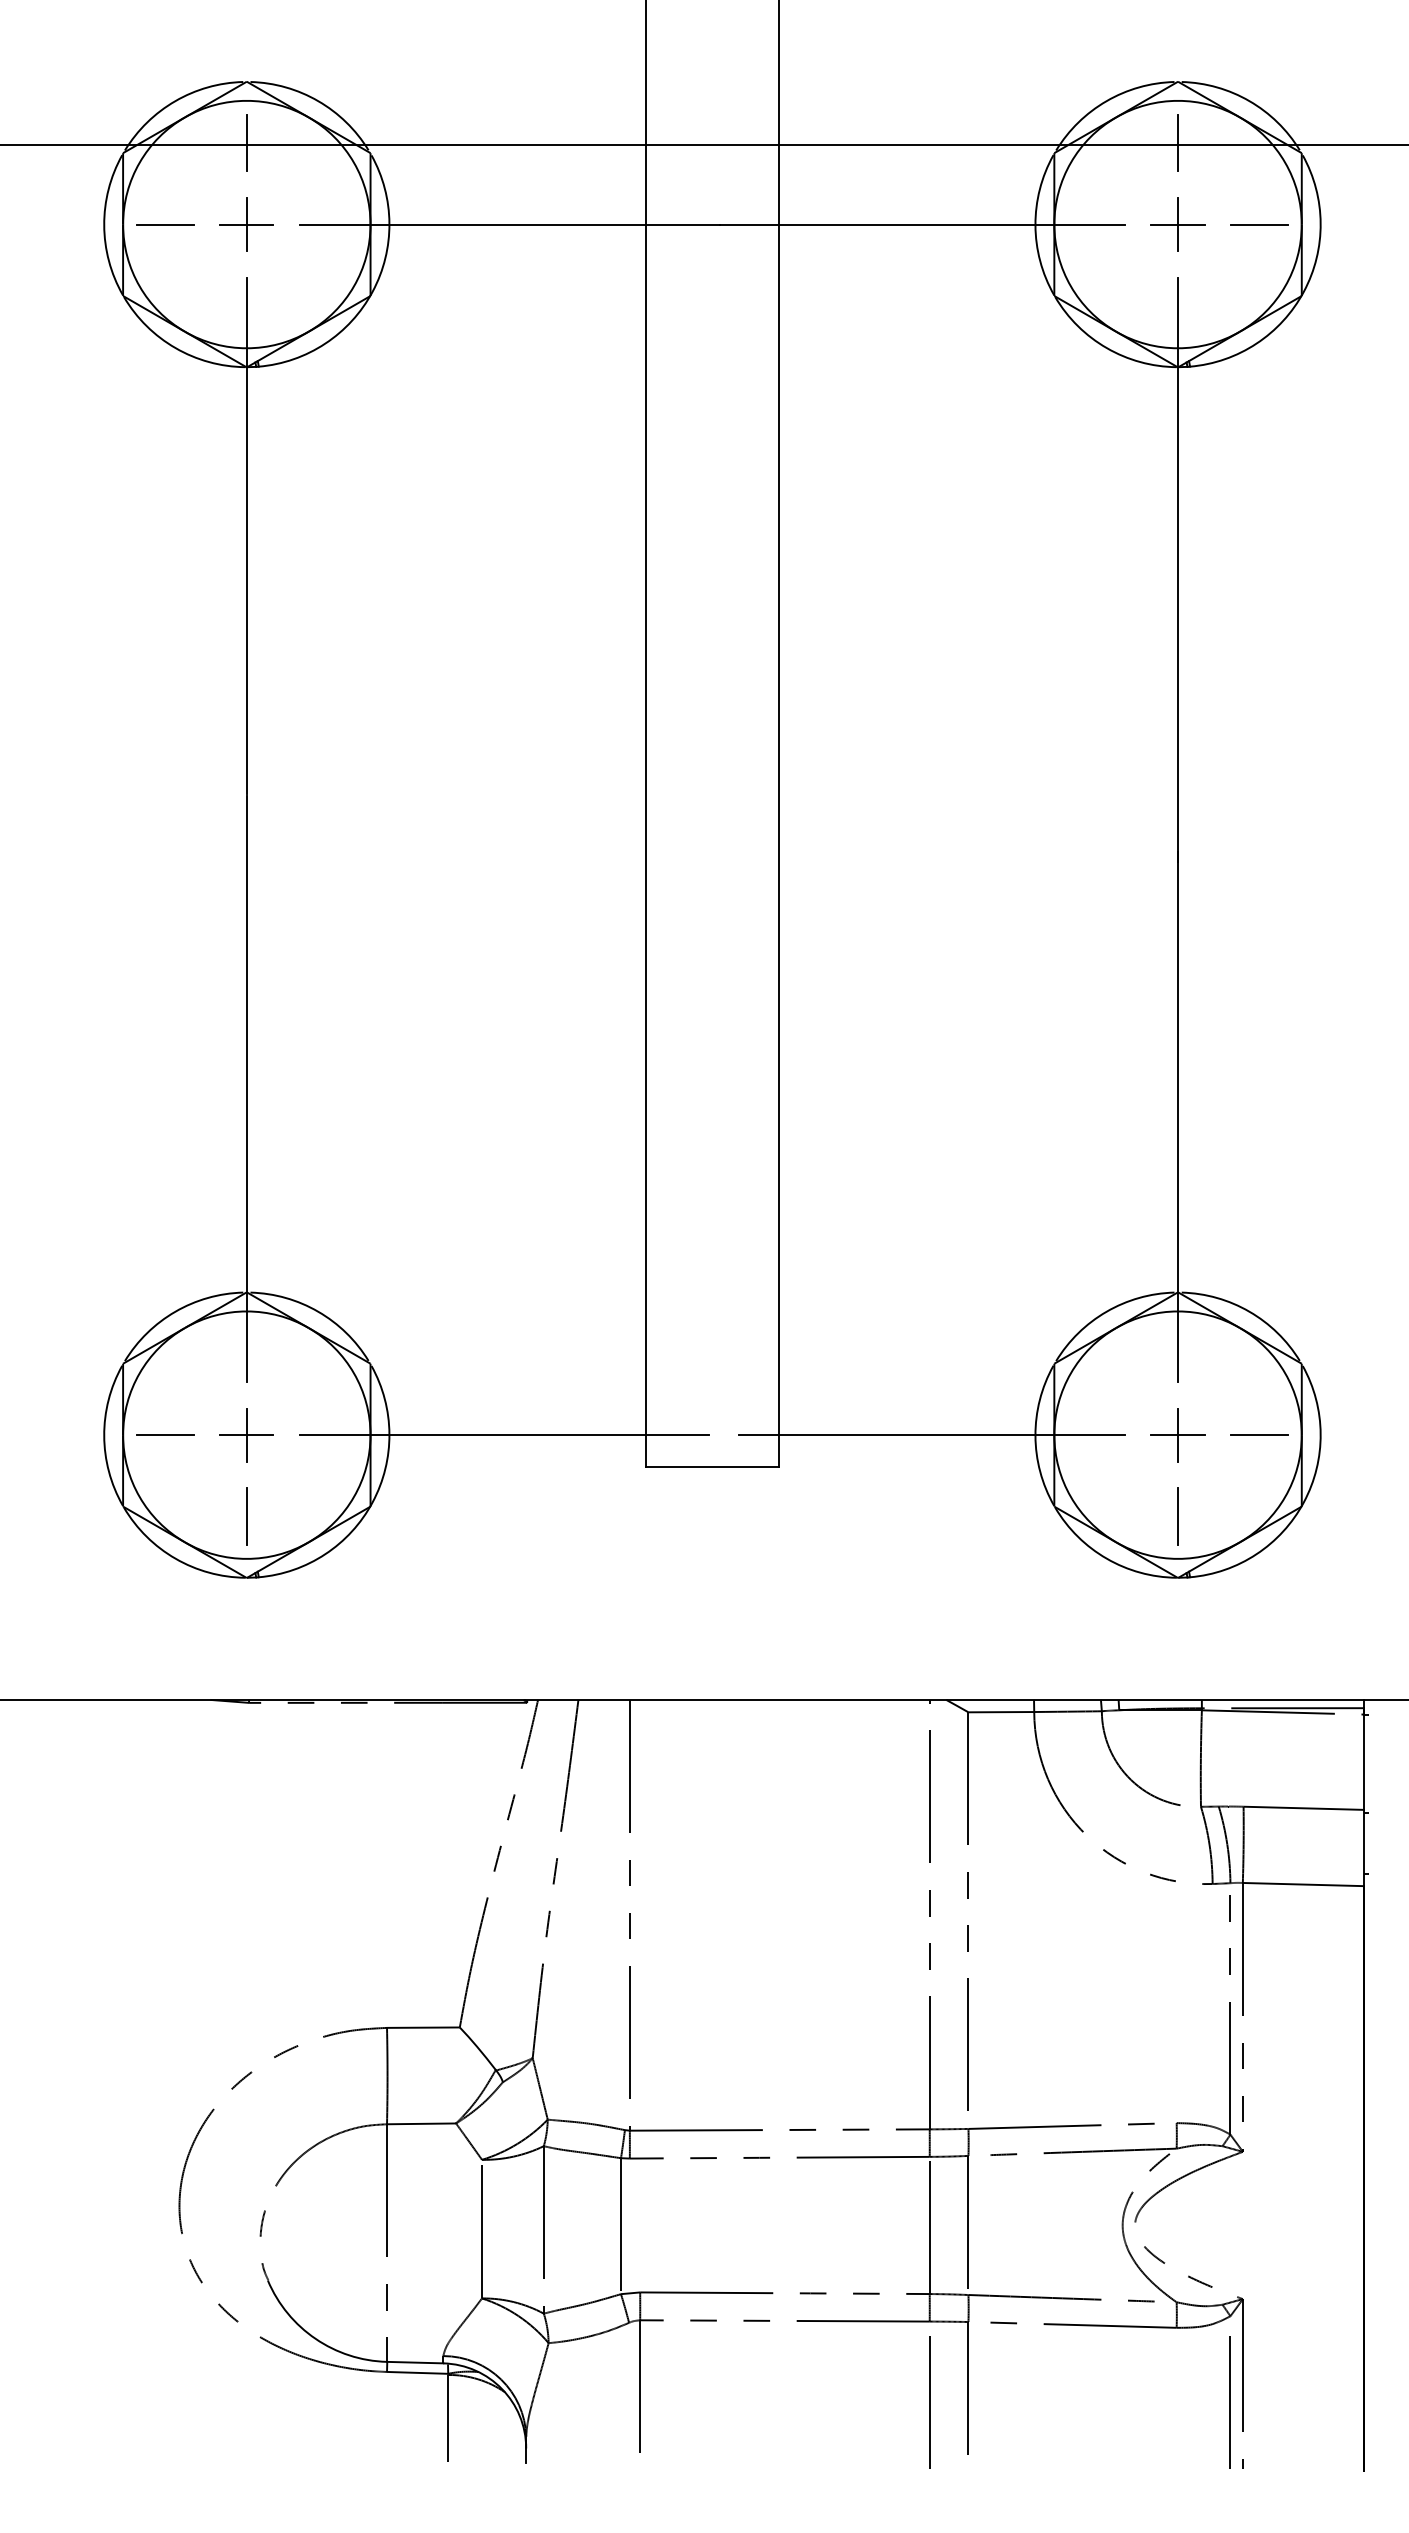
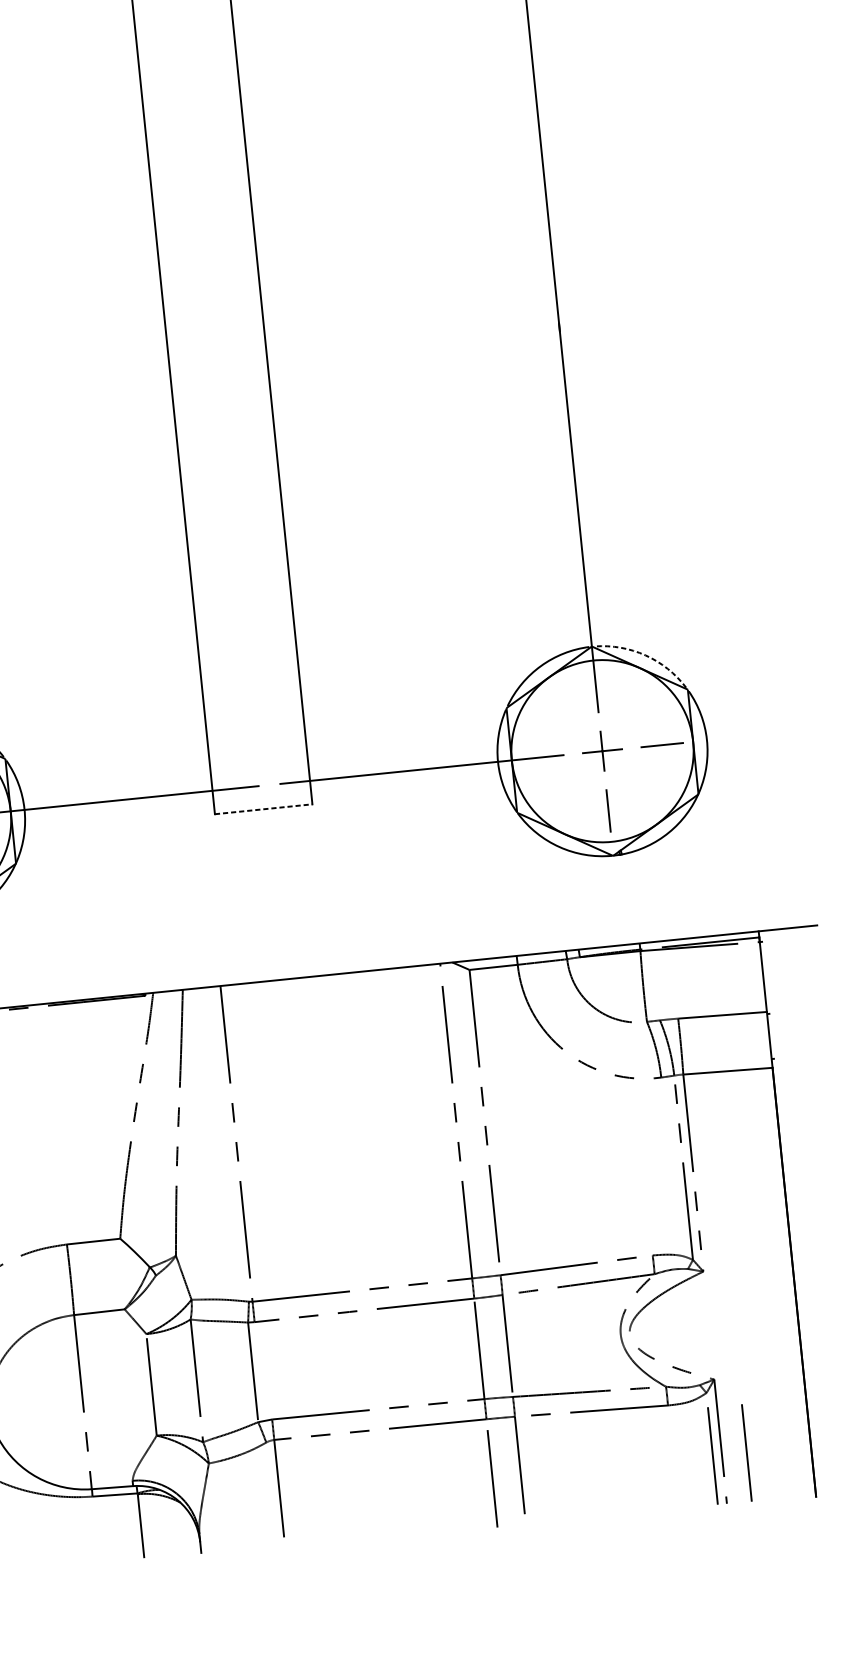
arc: (1249, 1311) -> (645, 655), solid -> dashed
line: (712, 1467) -> (263, 809), solid -> dashed
line: (1276, 2402) -> (746, 1452), added

